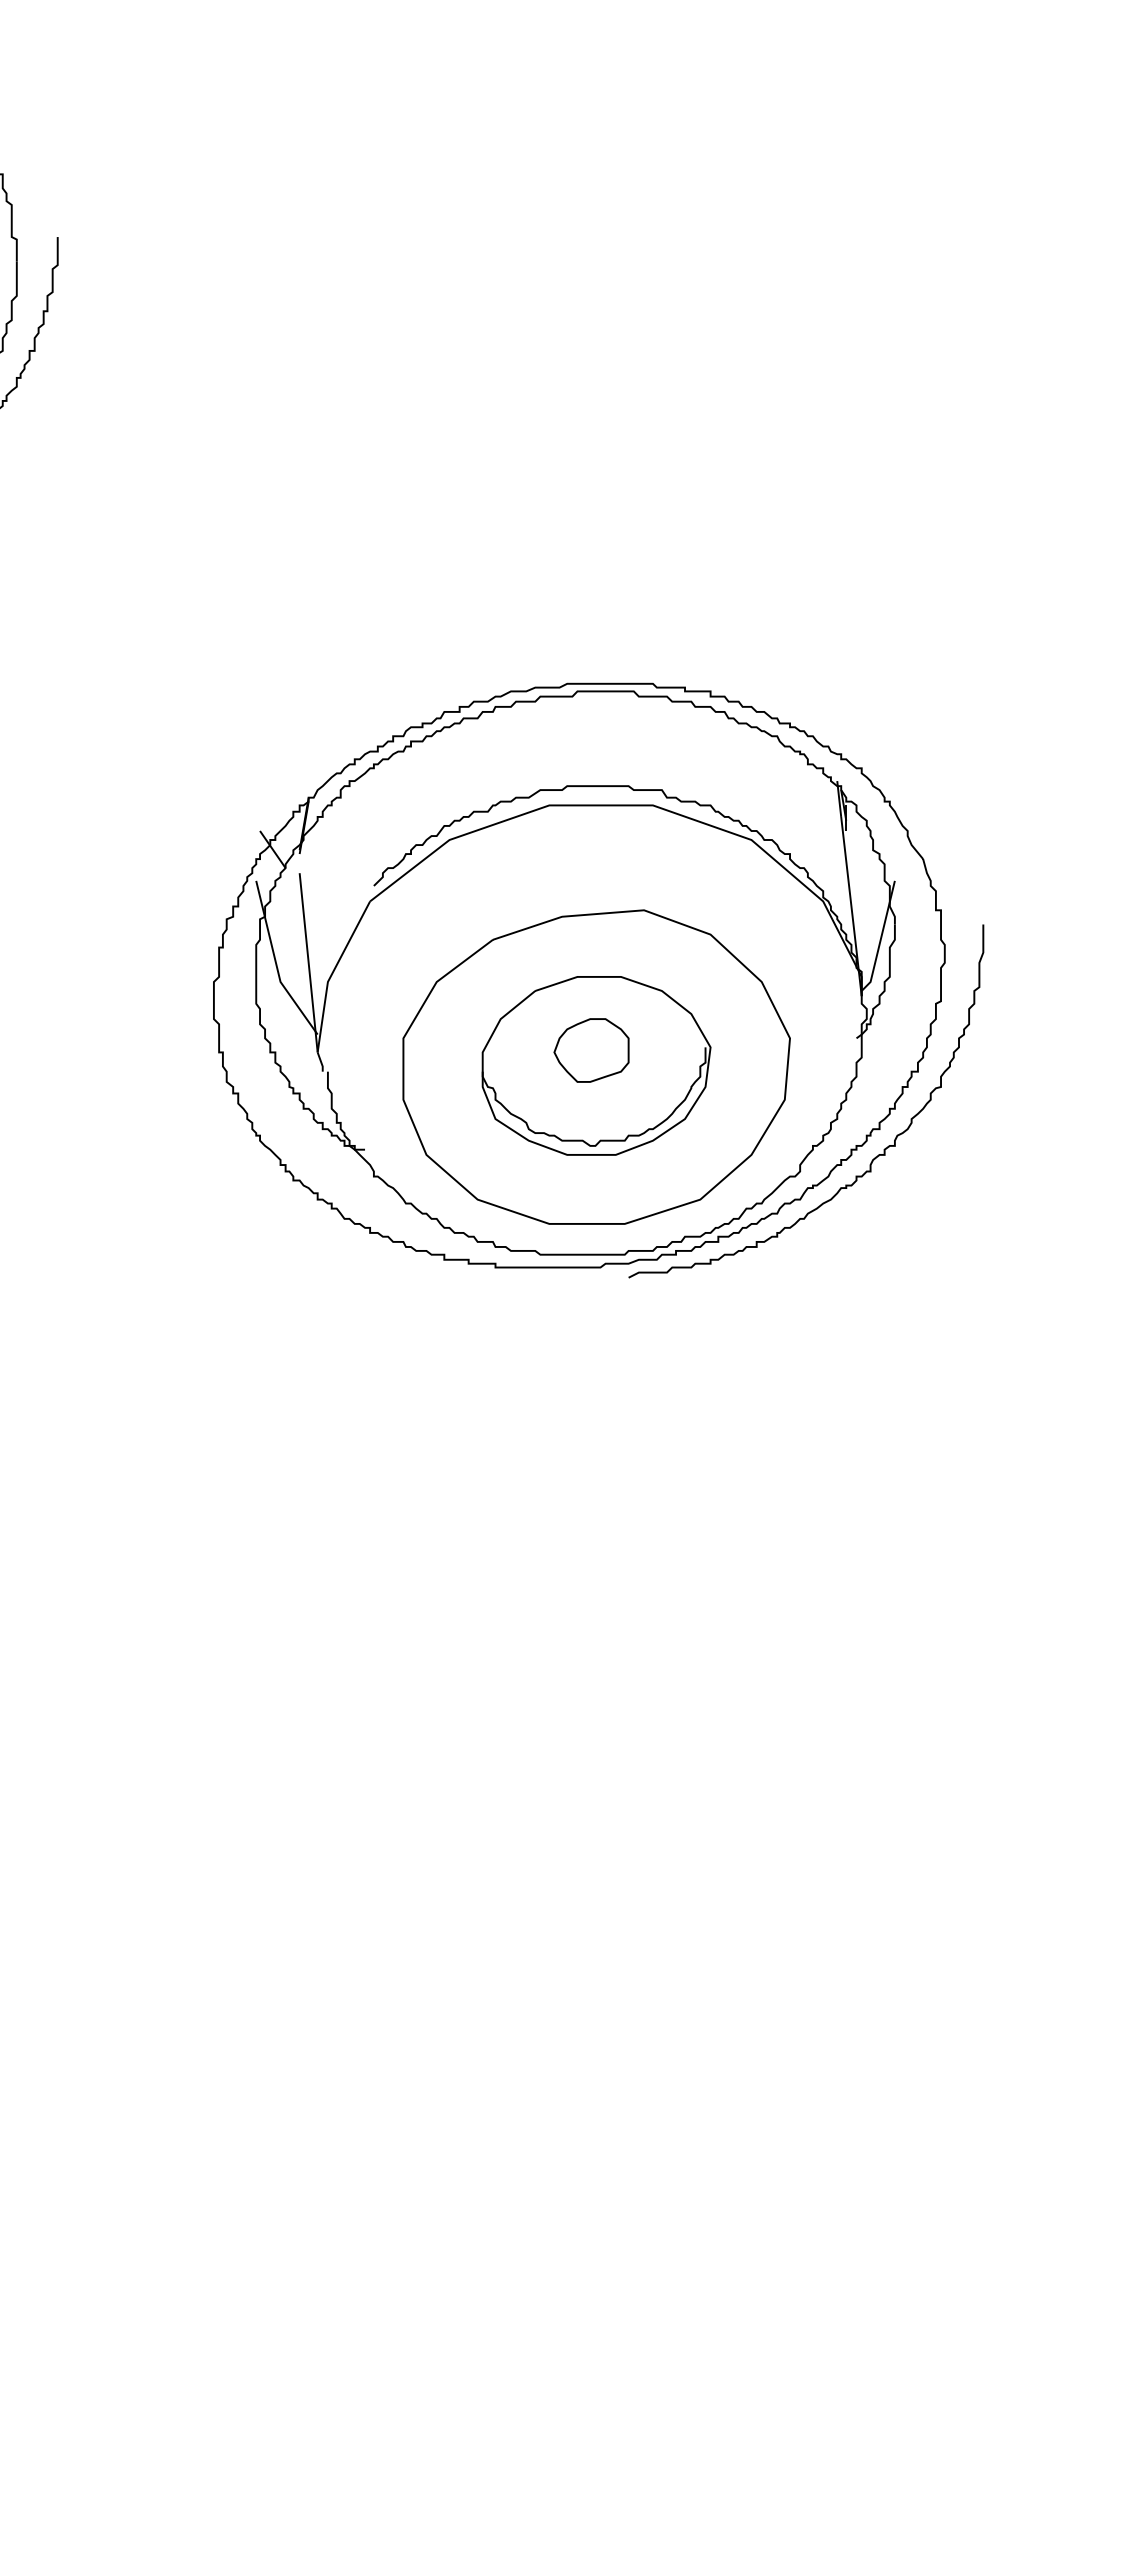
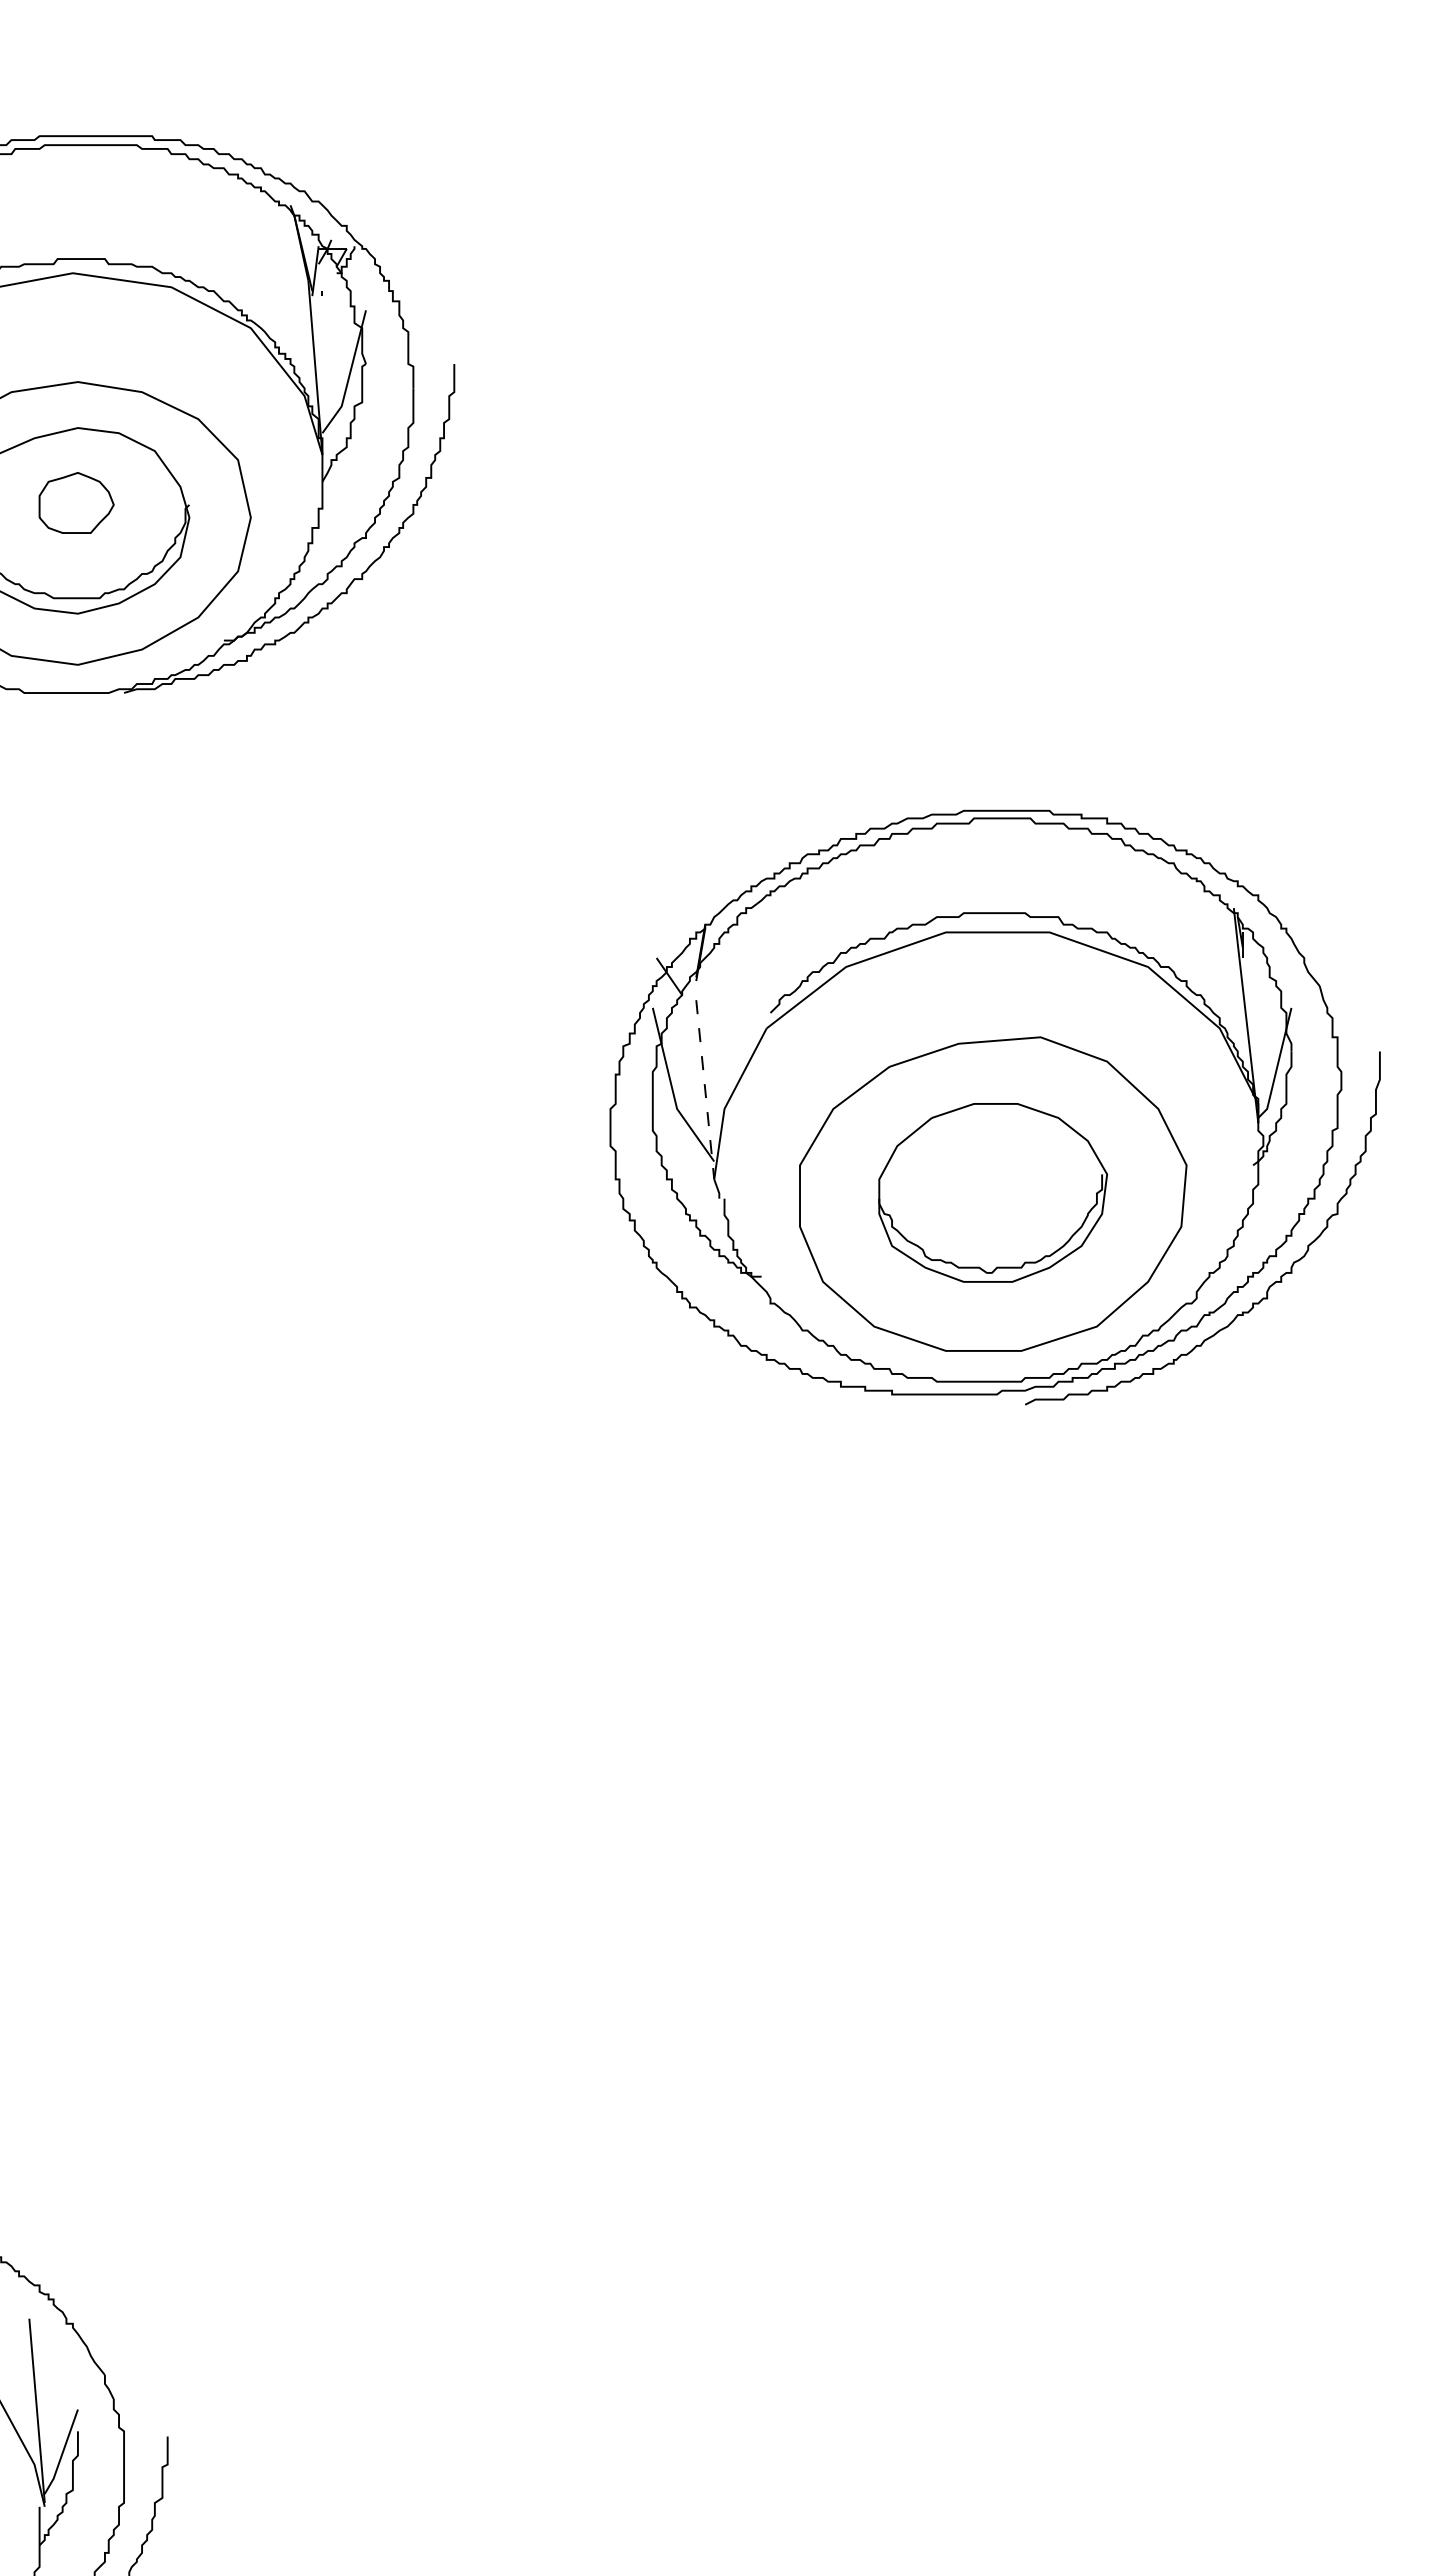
line: (308, 963) -> (705, 1090), solid -> dashed
part: (591, 1050) -> (988, 1177), removed

